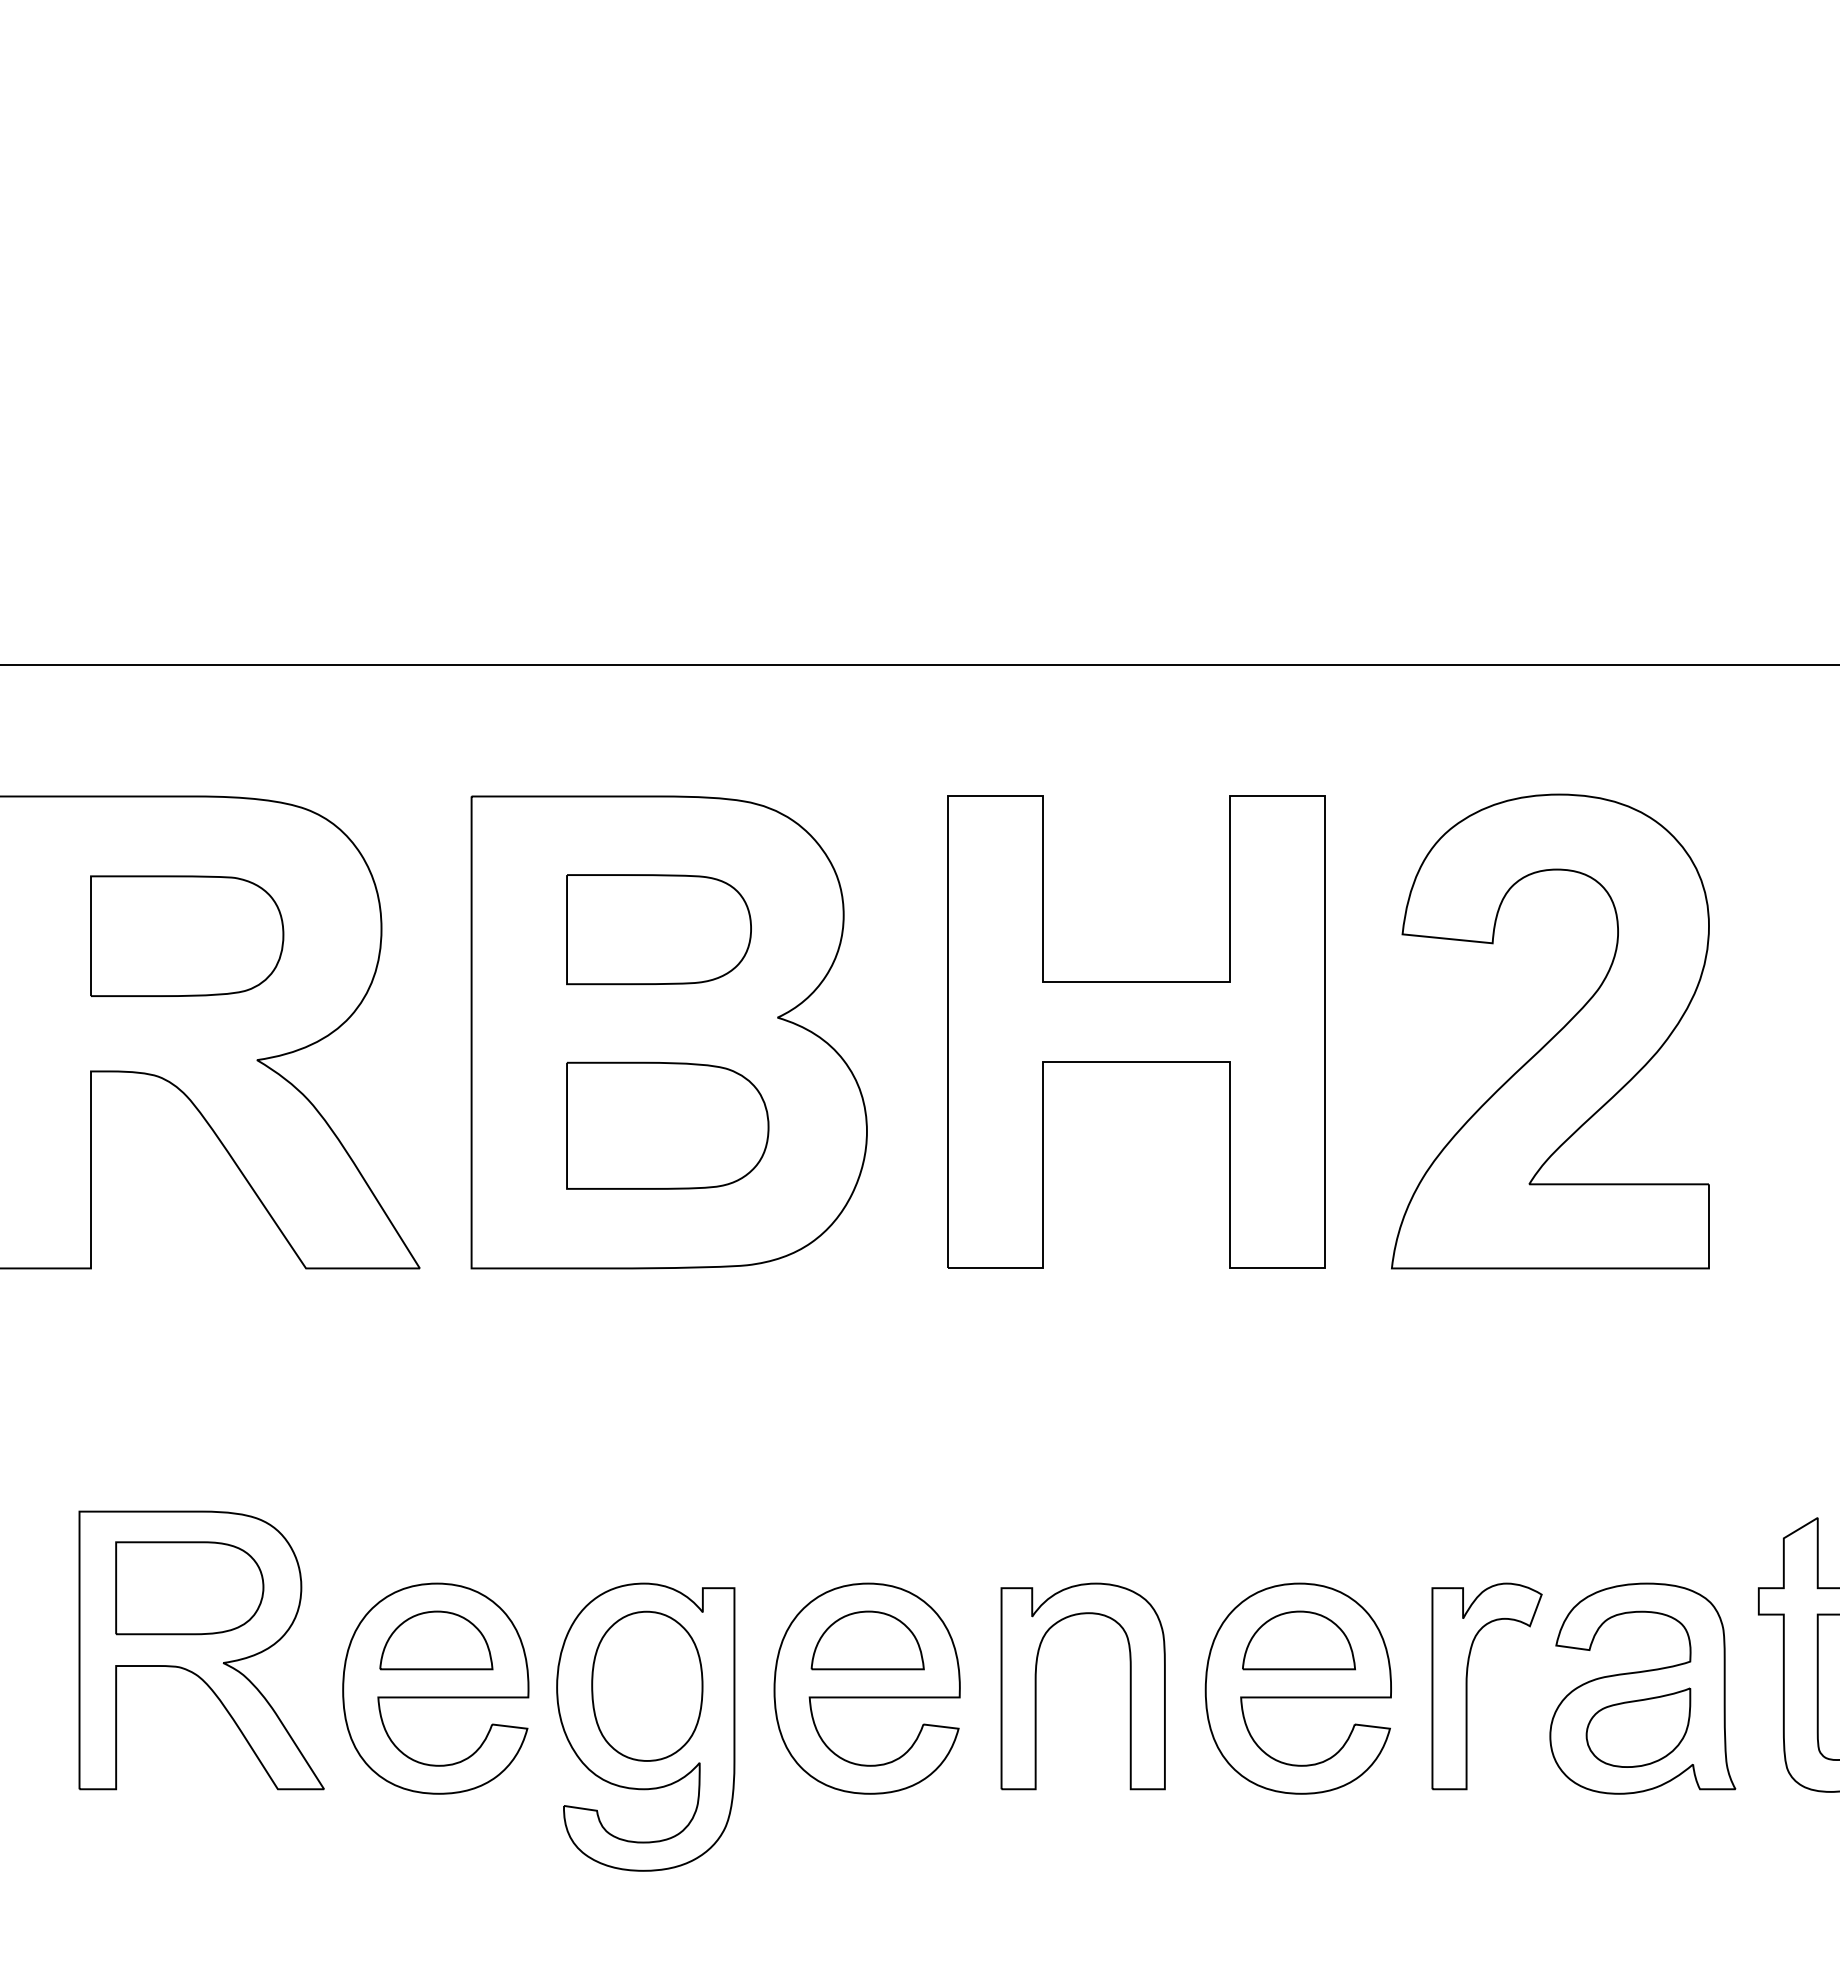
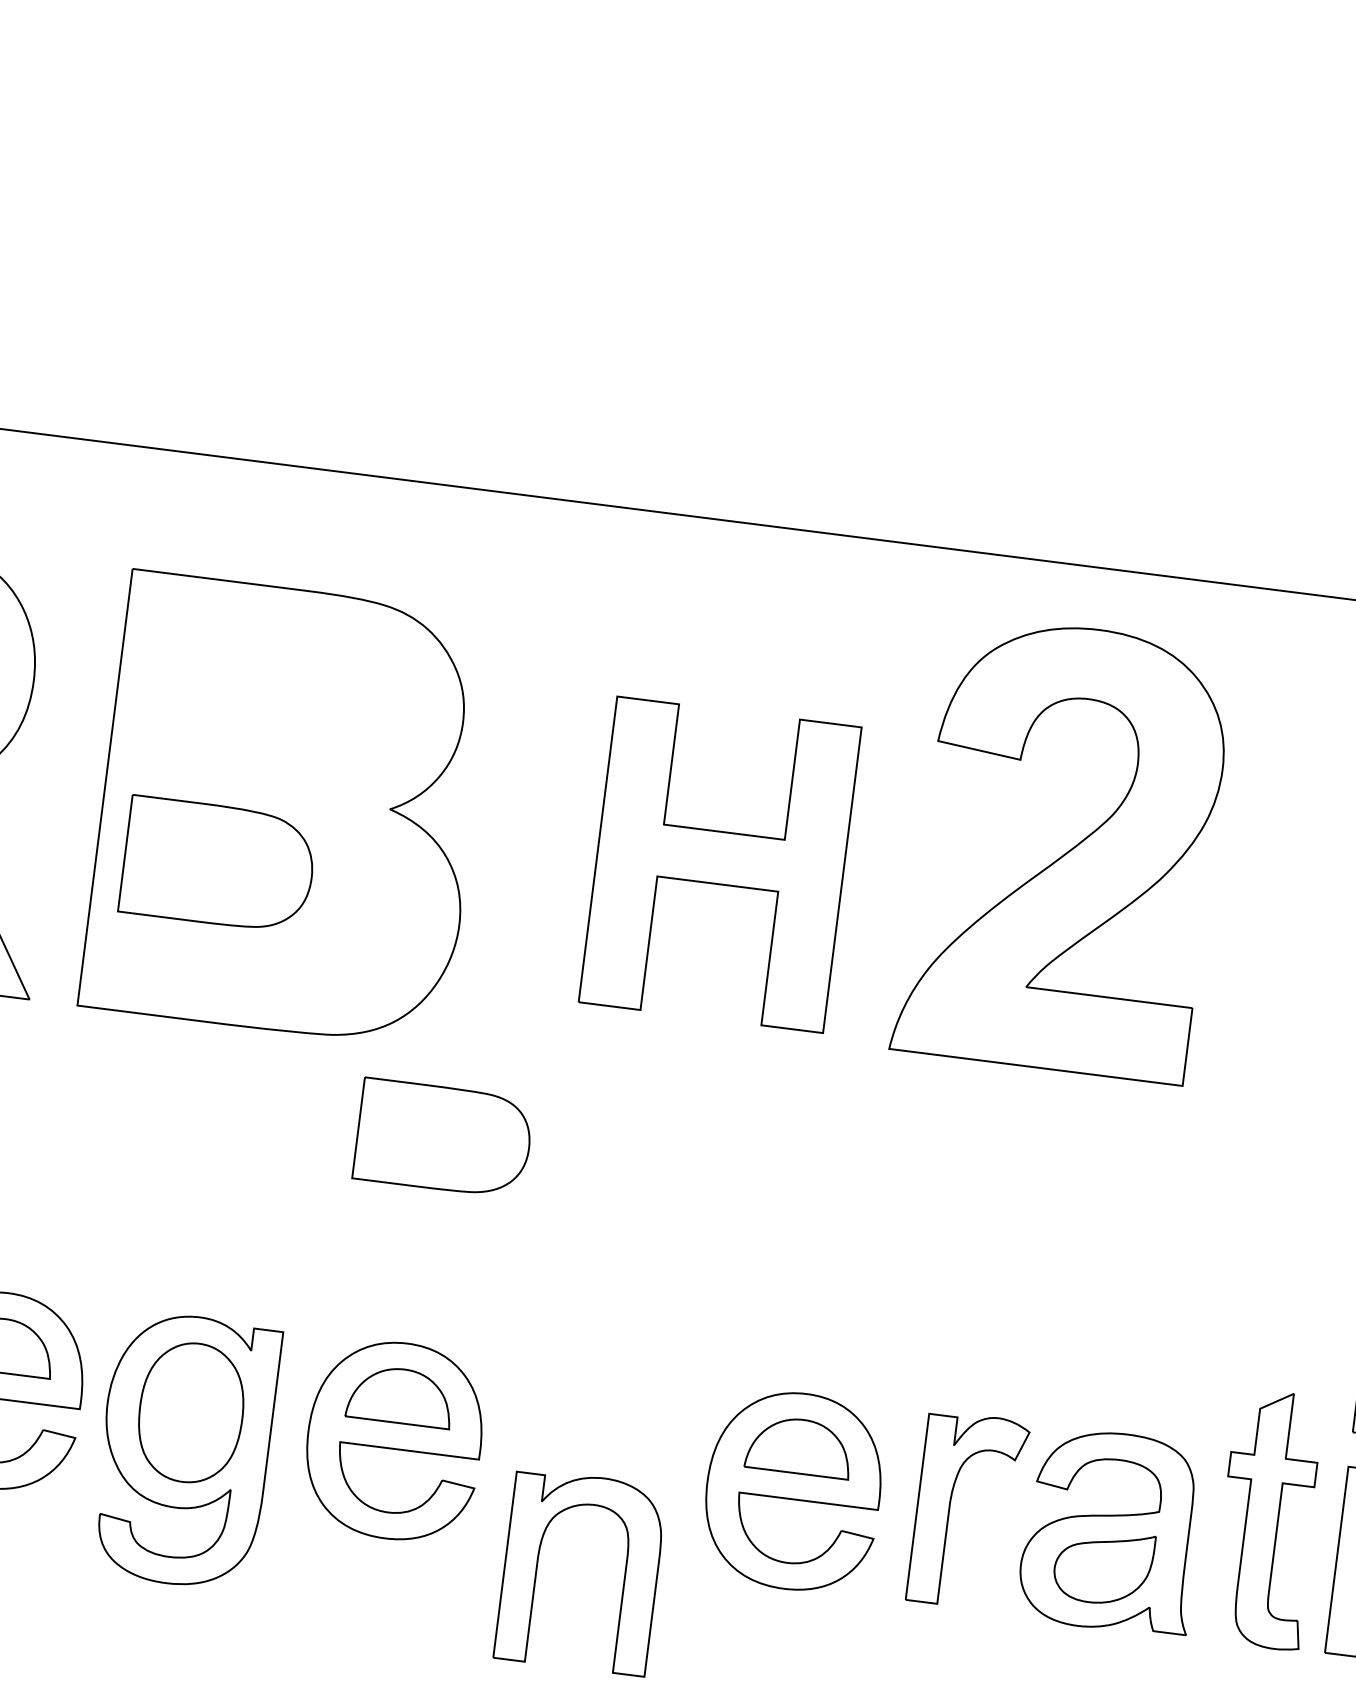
part: (658, 929) -> (443, 1138), moved
part: (1136, 1031) -> (720, 864), size x0.7
part: (1550, 1031) -> (1063, 848), moved
part: (667, 1125) -> (218, 864), moved
part: (1036, 1686) -> (537, 1566), moved

